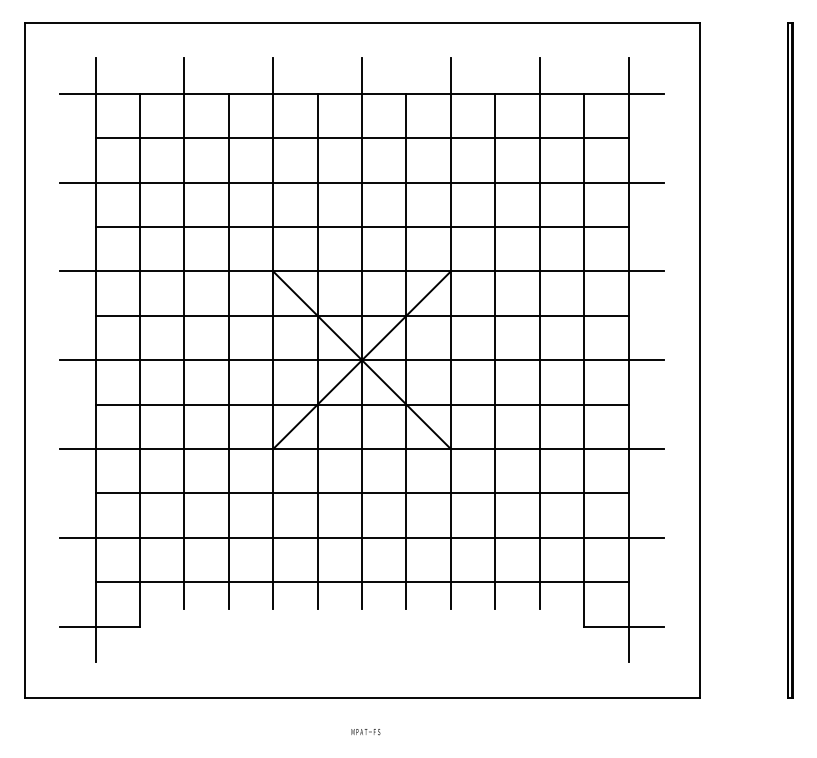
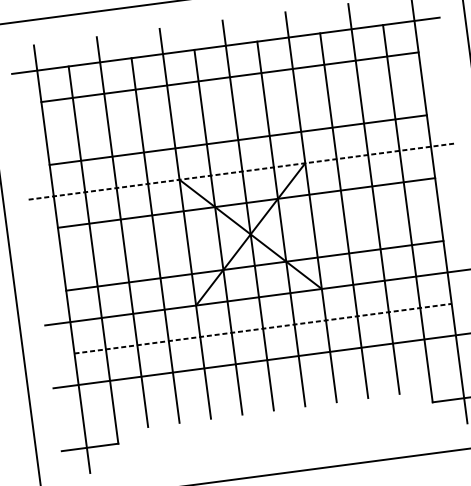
line: (362, 182) -> (234, 108), removed
line: (362, 271) -> (242, 171), solid -> dashed
line: (362, 360) -> (251, 234), removed
line: (362, 493) -> (263, 328), solid -> dashed
line: (361, 582) -> (271, 391), removed

